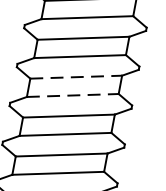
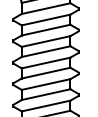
line: (76, 78) -> (46, 63), dashed -> solid
line: (73, 96) -> (46, 73), dashed -> solid

